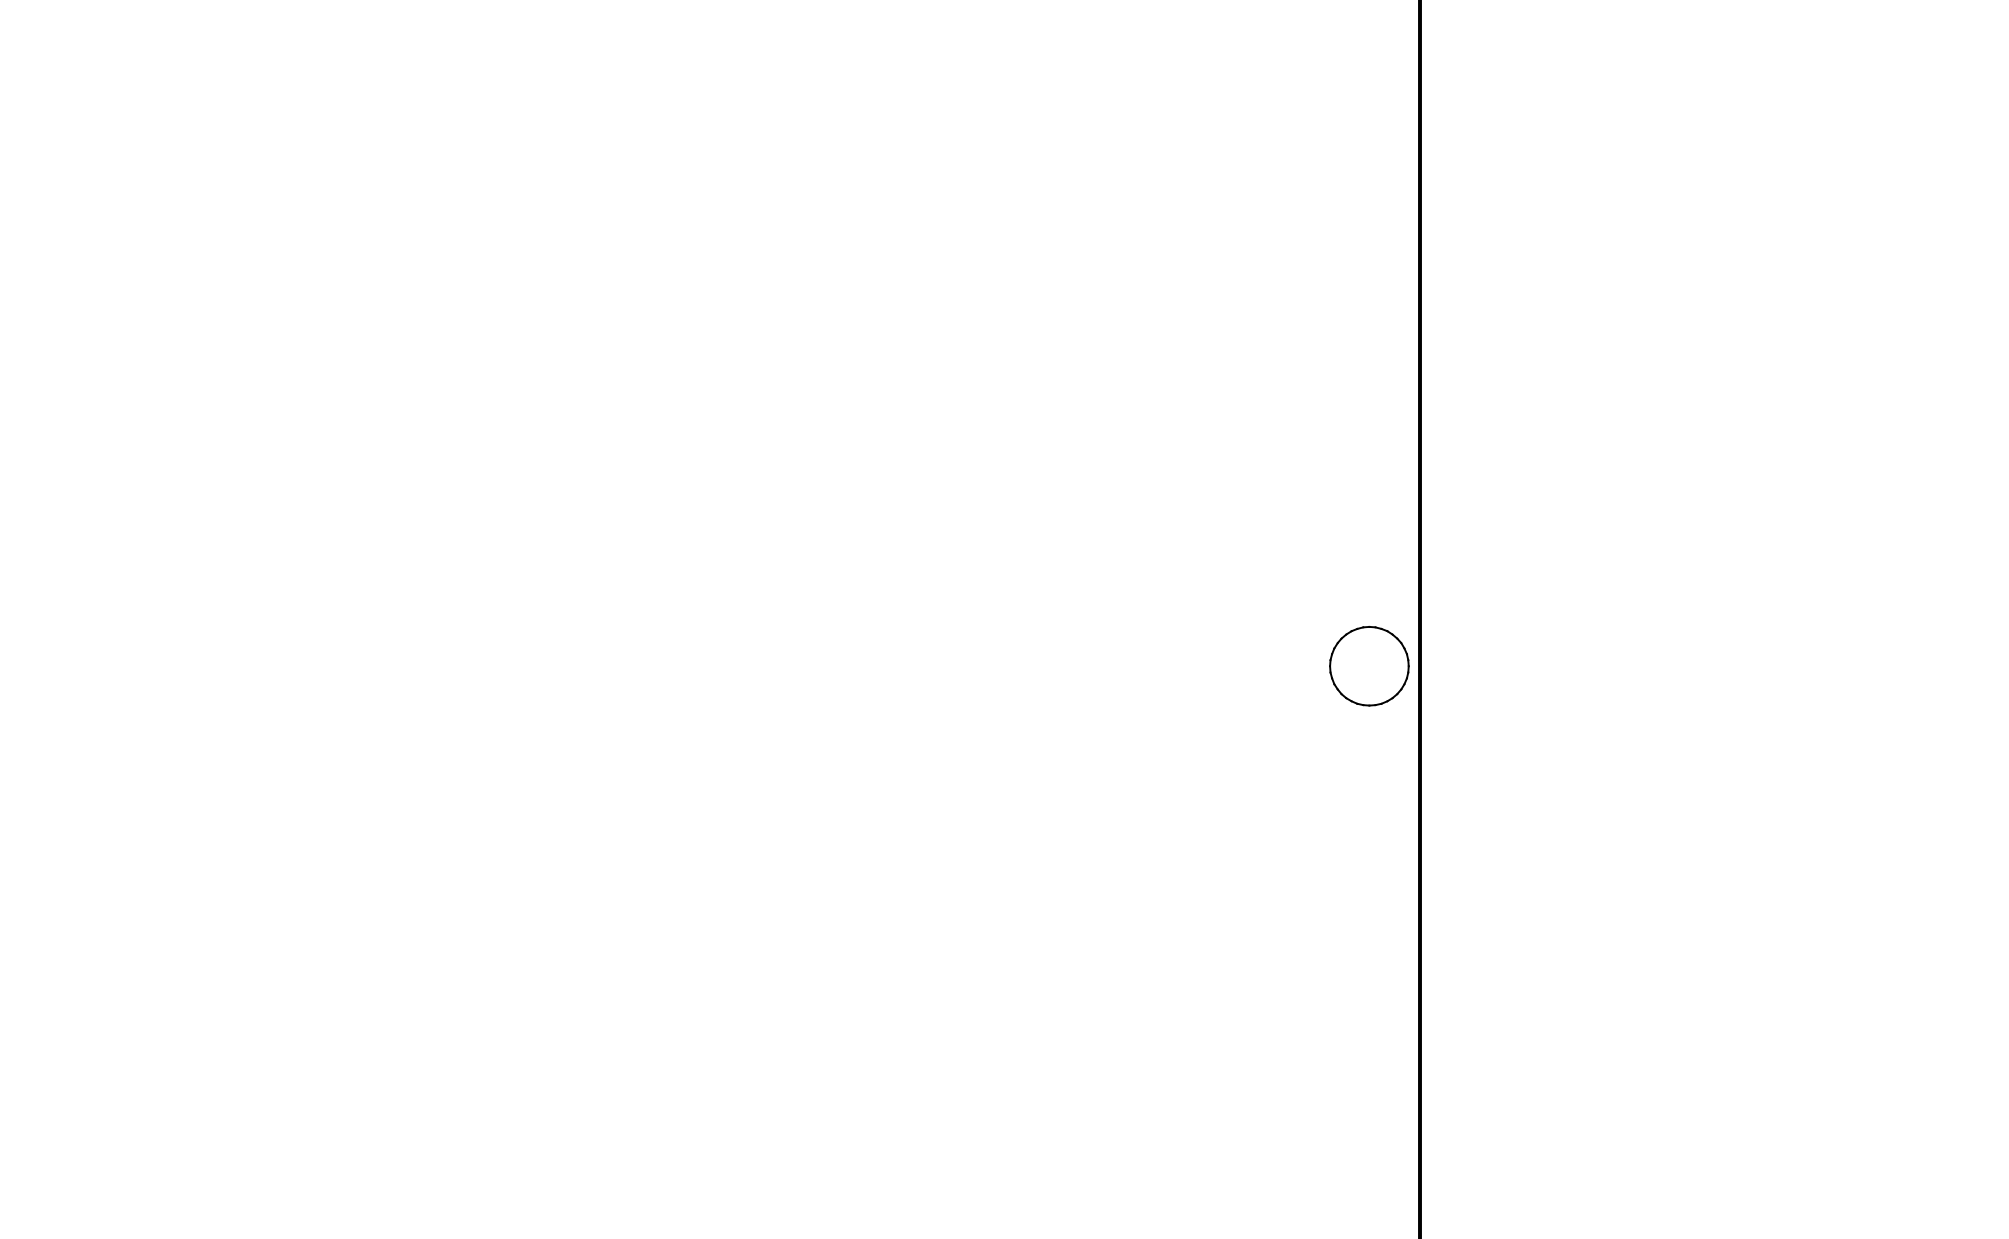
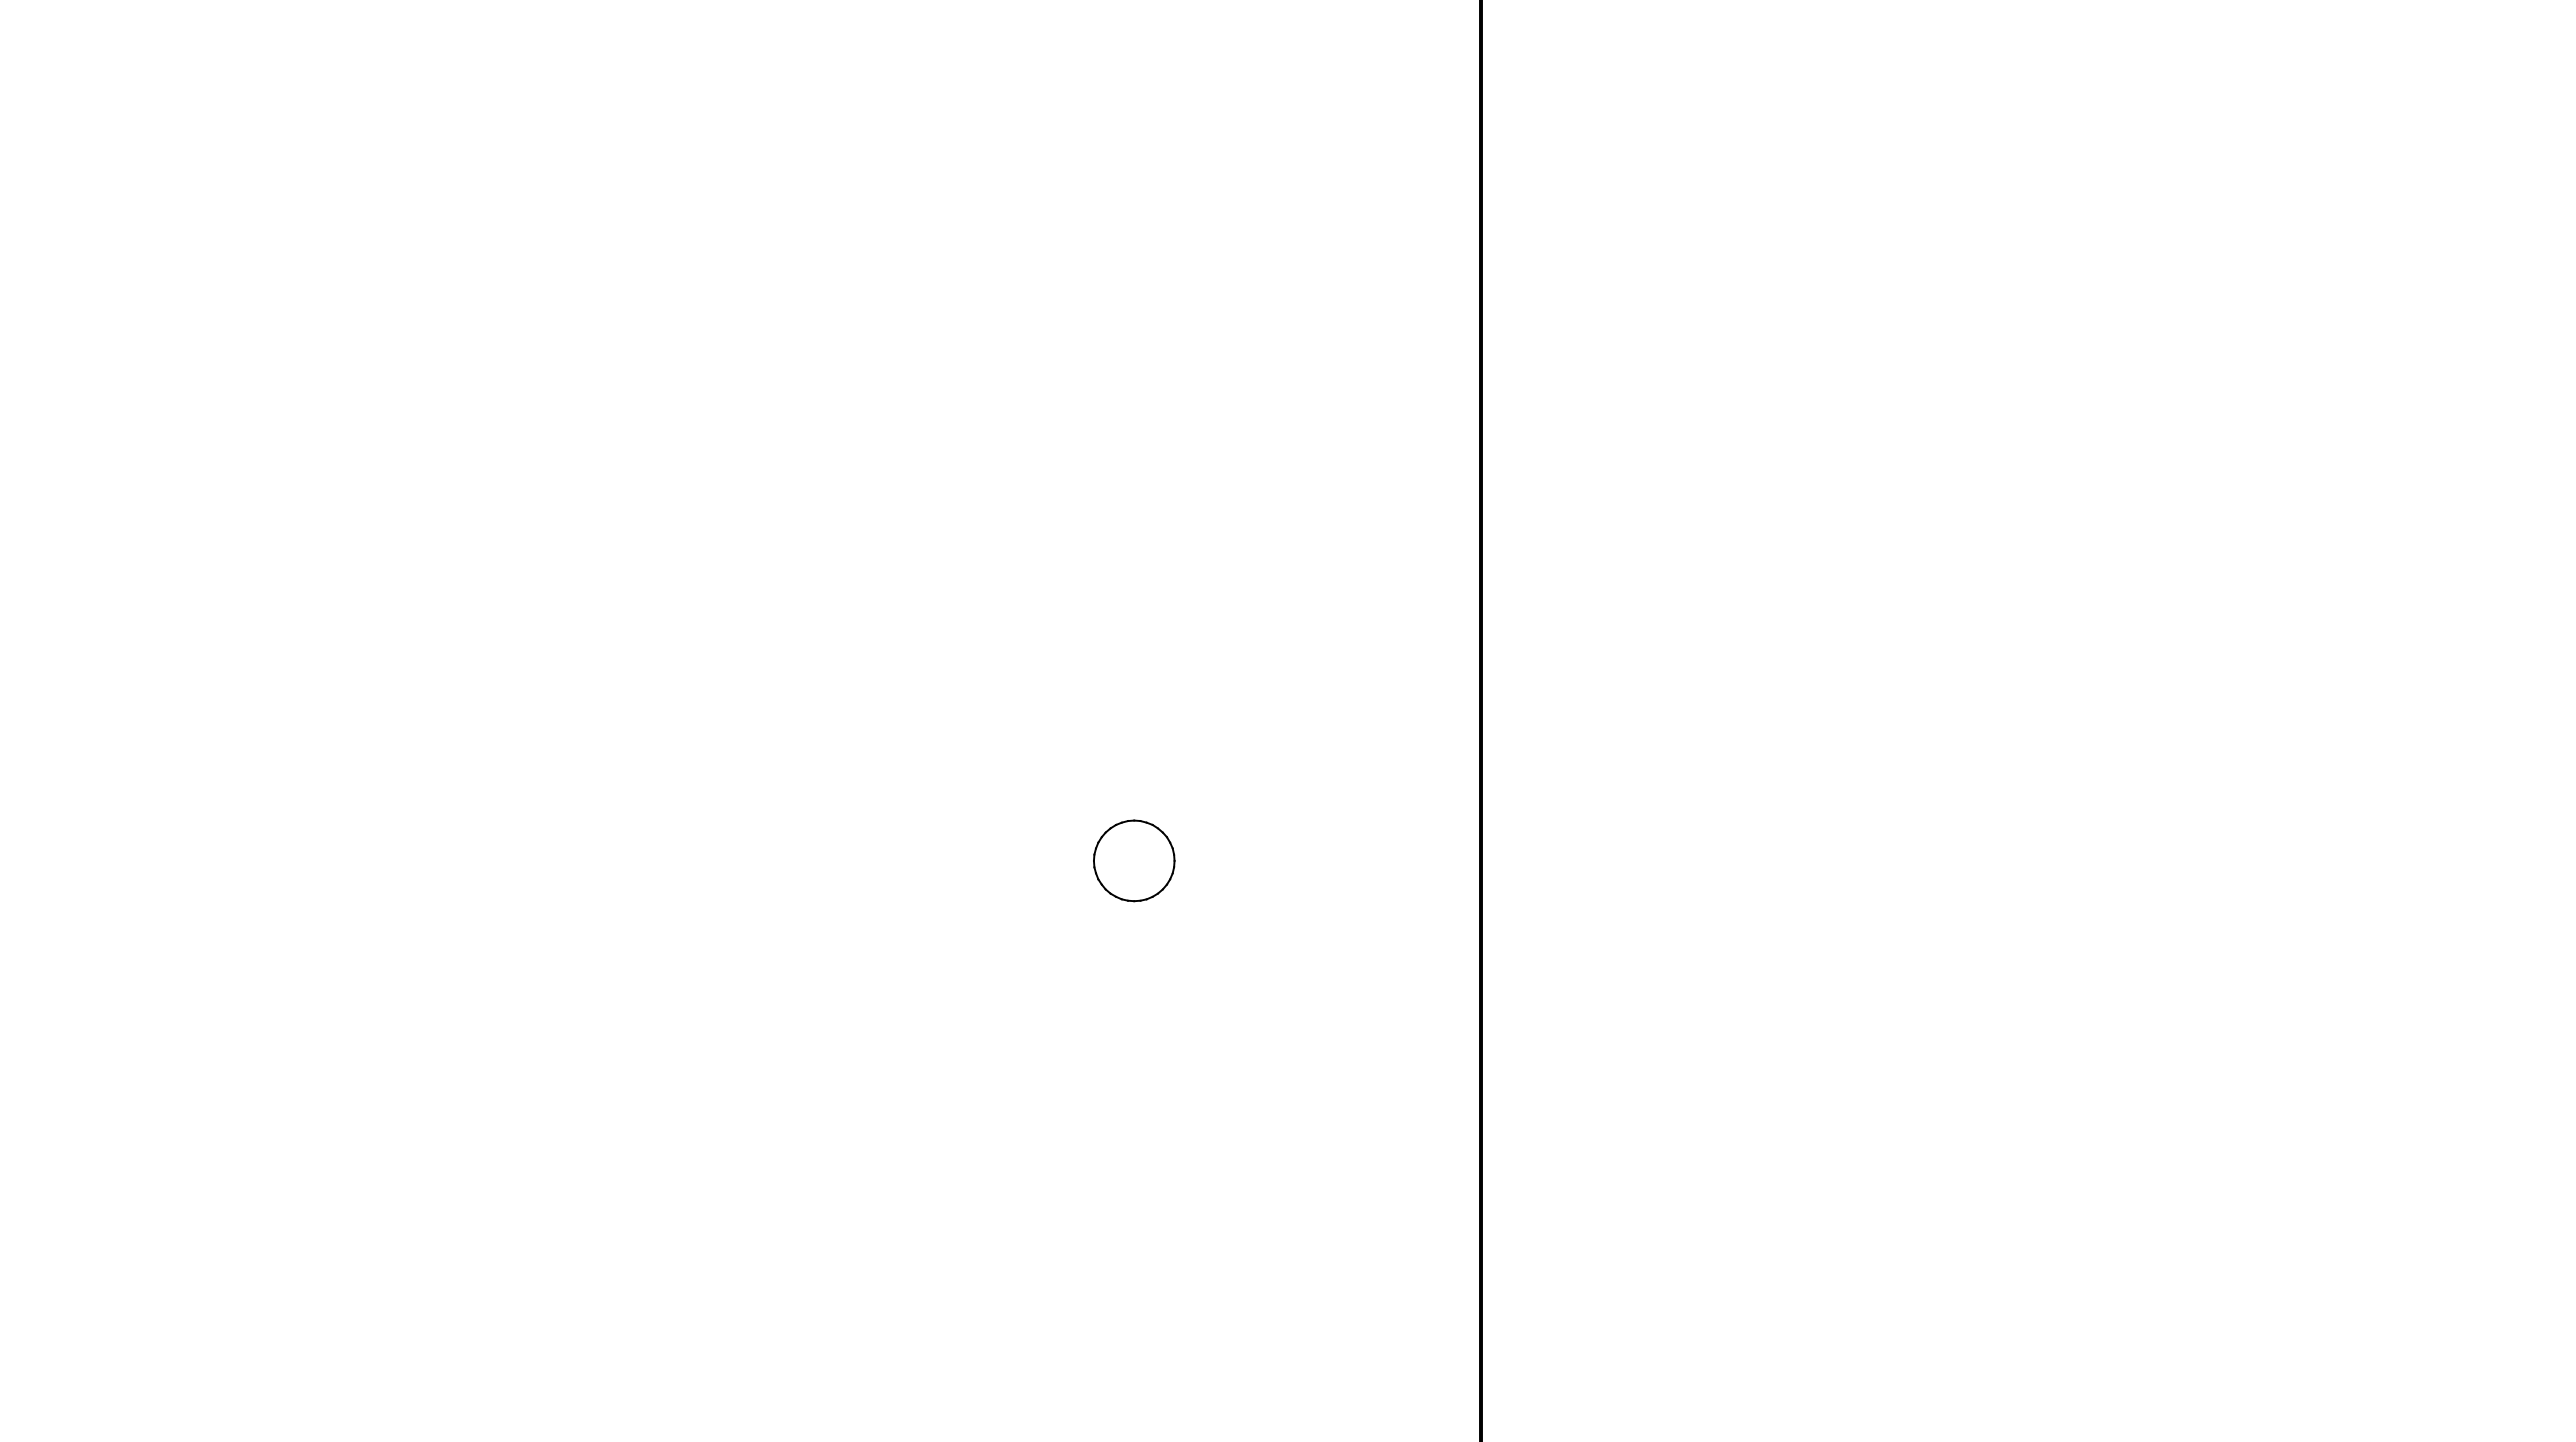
part: (1369, 665) -> (1134, 860), moved

